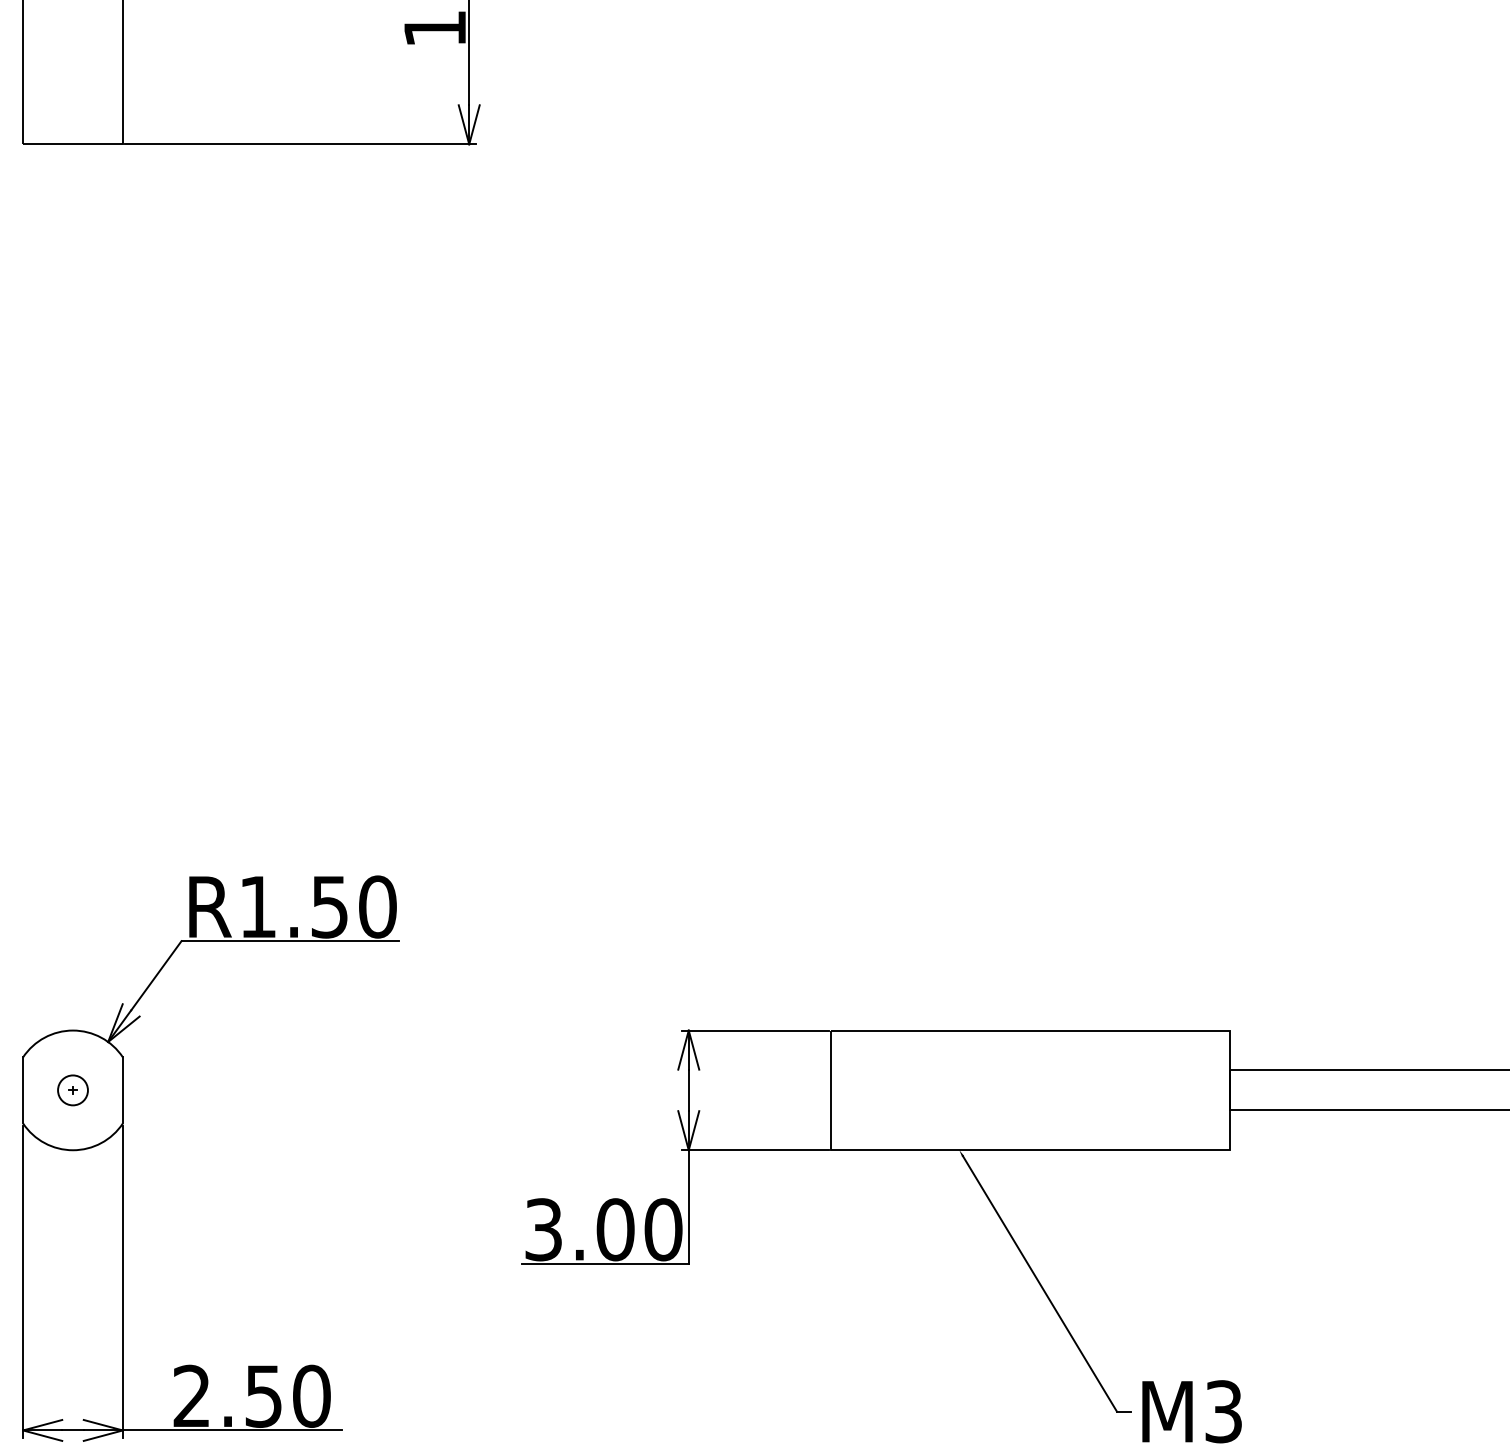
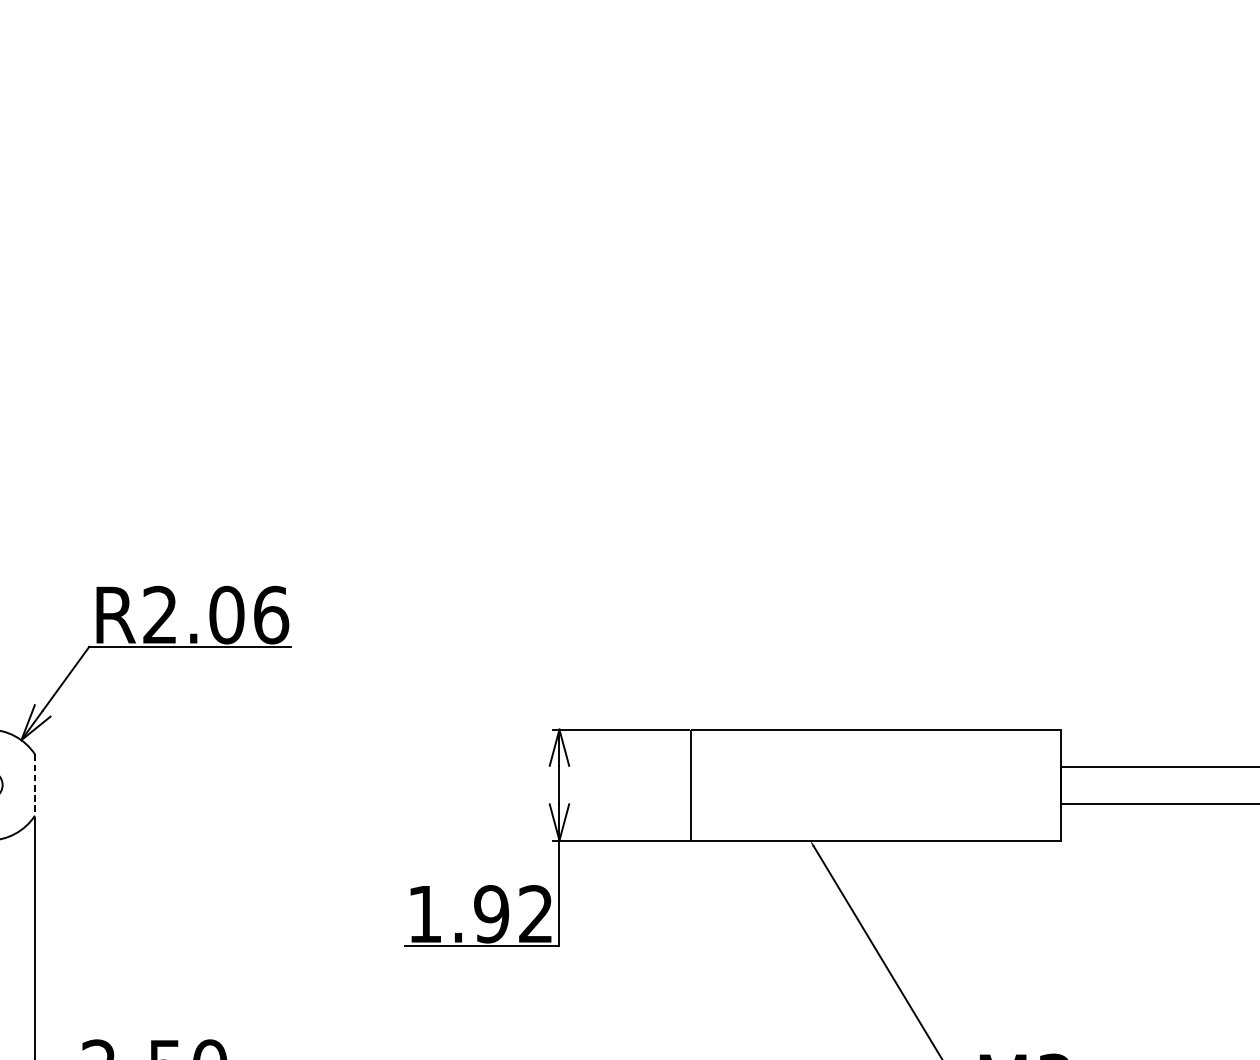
text: (318, 906) -> (216, 614), R1.50 -> R2.06
line: (122, 1090) -> (34, 785), solid -> dashed
text: (603, 1229) -> (480, 914), 3.00 -> 1.92

